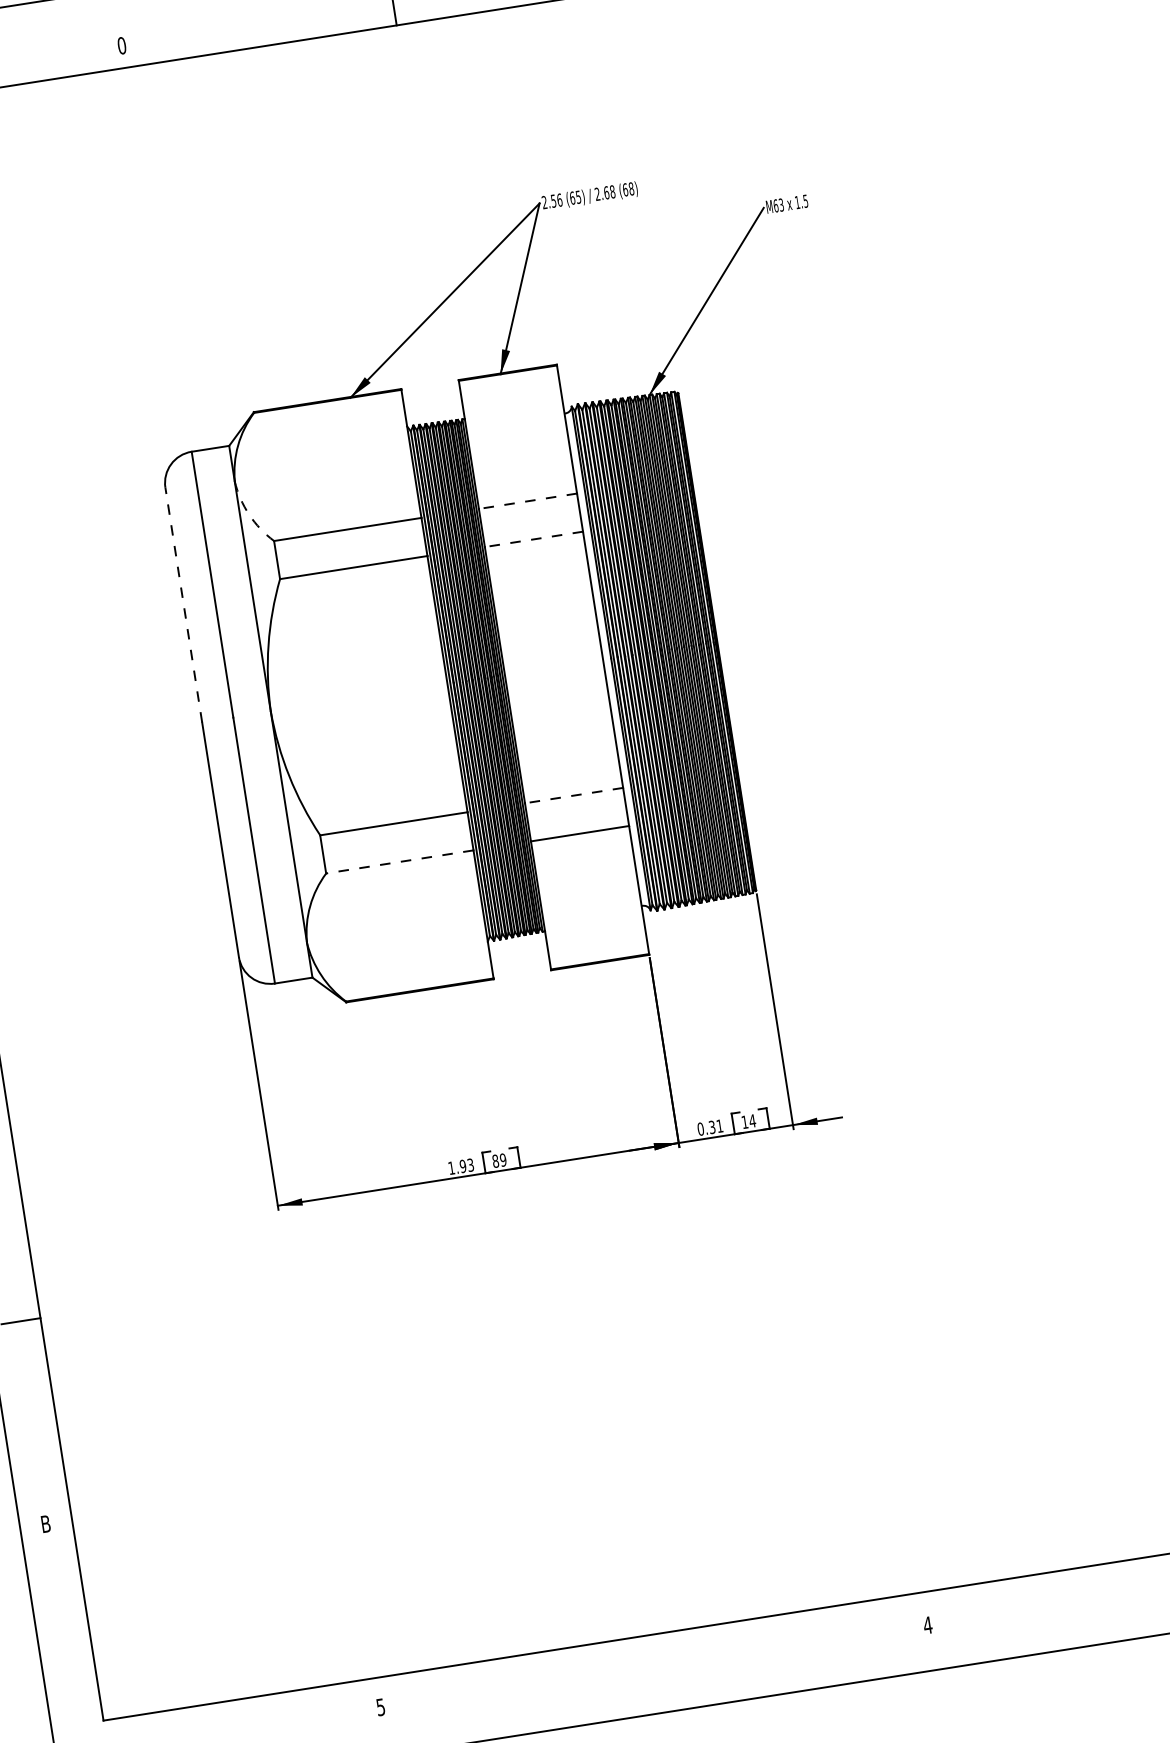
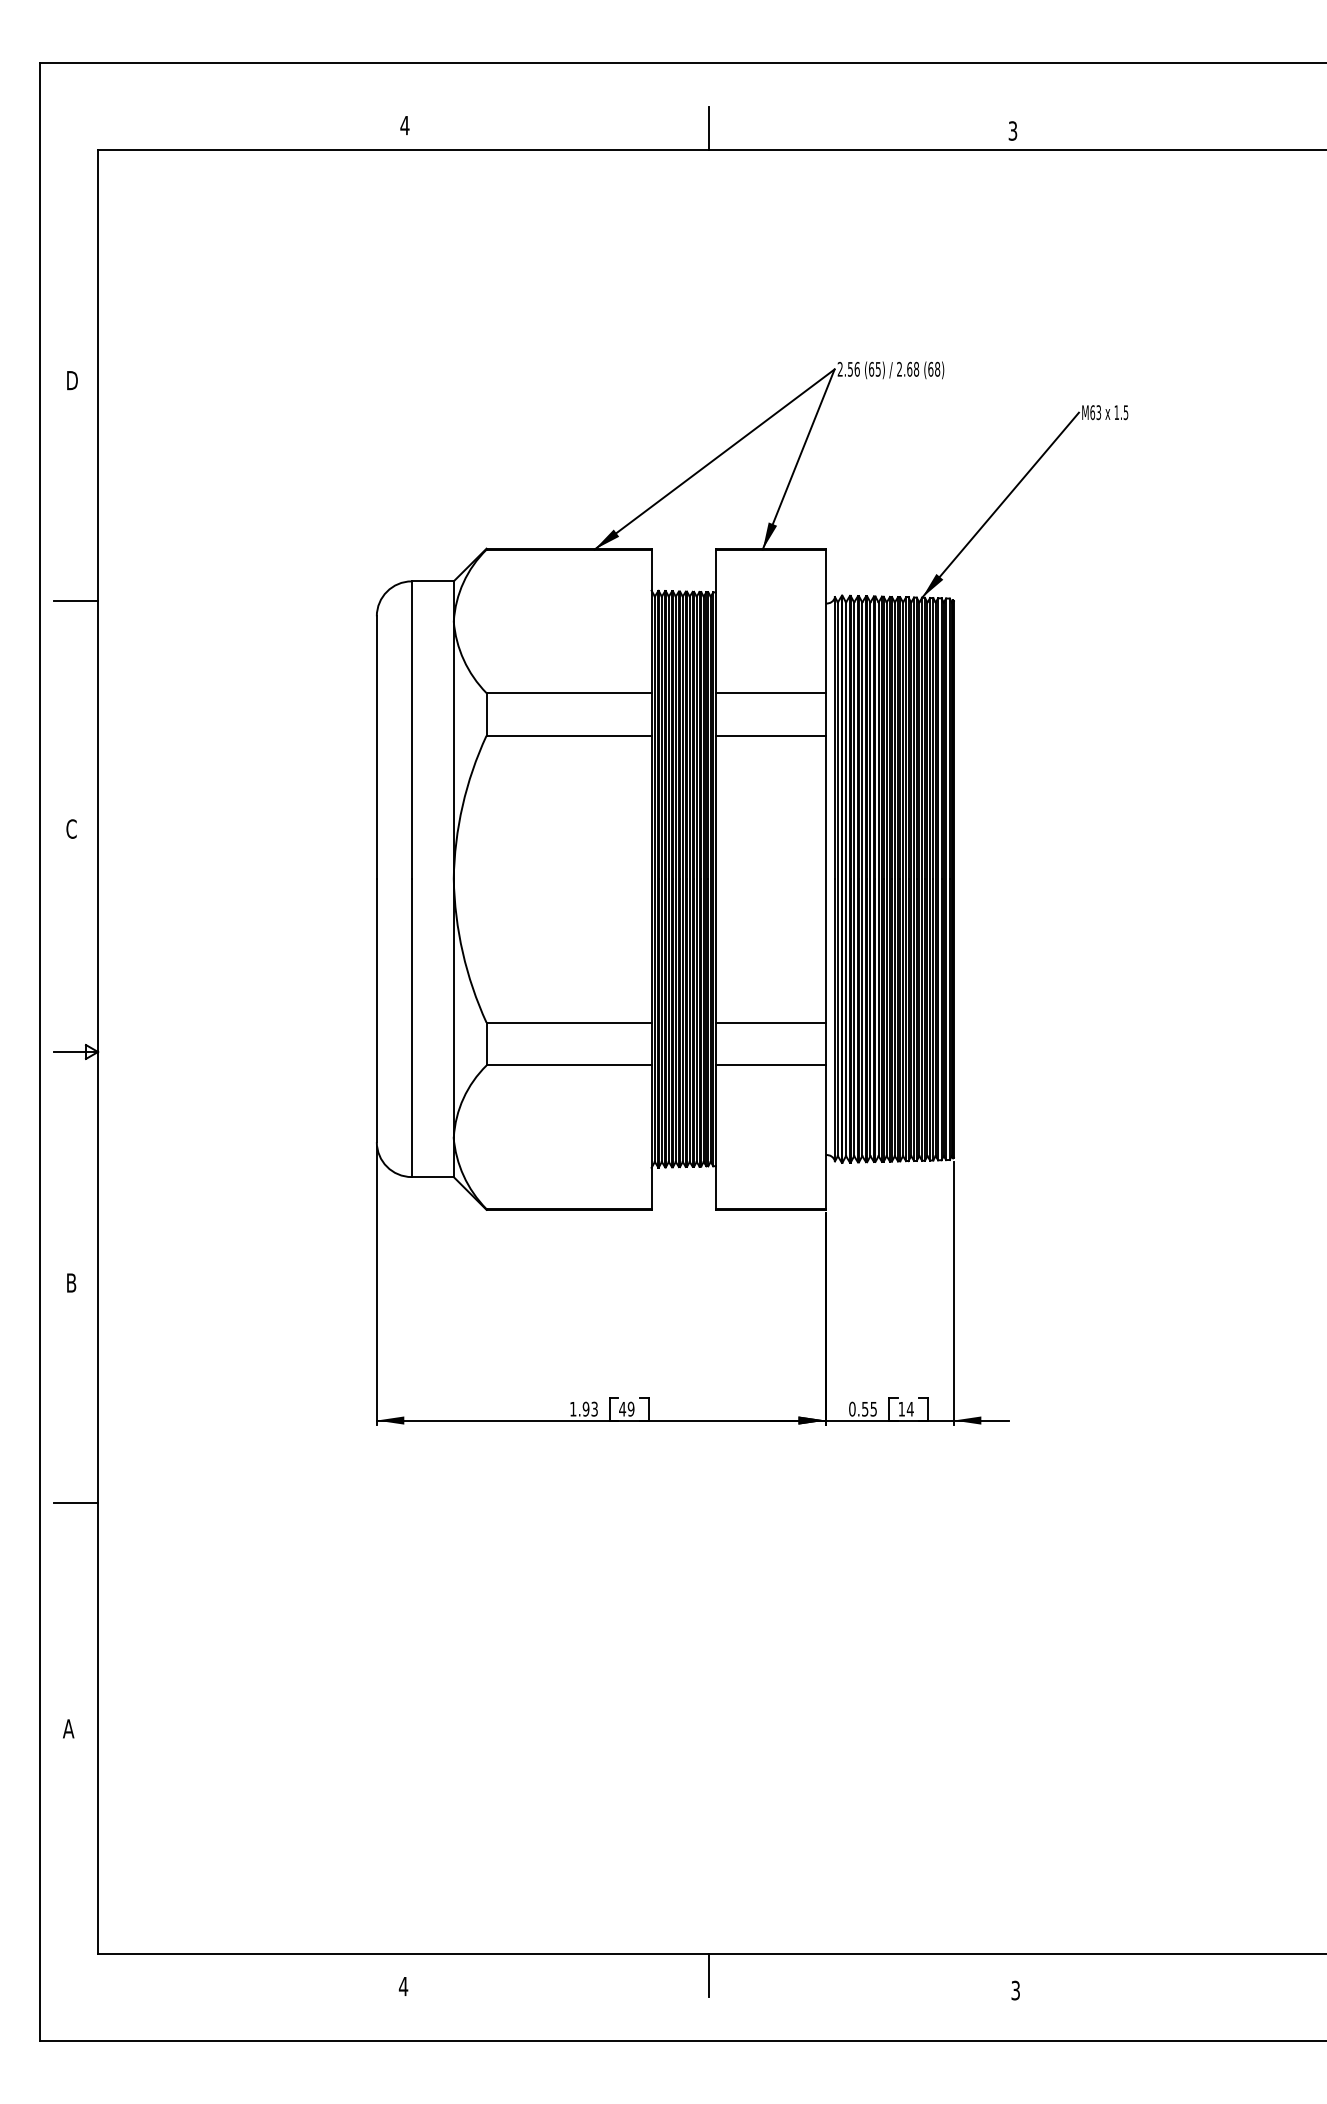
text: (121, 45) -> (404, 125), 0 -> 4
line: (527, 501) -> (770, 693), dashed -> solid
arc: (248, 515) -> (463, 660), dashed -> solid
line: (533, 539) -> (770, 735), dashed -> solid
line: (183, 604) -> (376, 747), dashed -> solid
line: (573, 795) -> (770, 1022), dashed -> solid
line: (400, 861) -> (569, 1065), dashed -> solid
text: (715, 1126) -> (869, 1408), 0.31 -> 0.55
text: (495, 1160) -> (622, 1408), 89 -> 49
text: (45, 1523) -> (68, 1728), B -> A
text: (927, 1625) -> (1015, 1990), 4 -> 3
line: (651, 1654) -> (708, 1975), added
text: (380, 1707) -> (403, 1986), 5 -> 4

